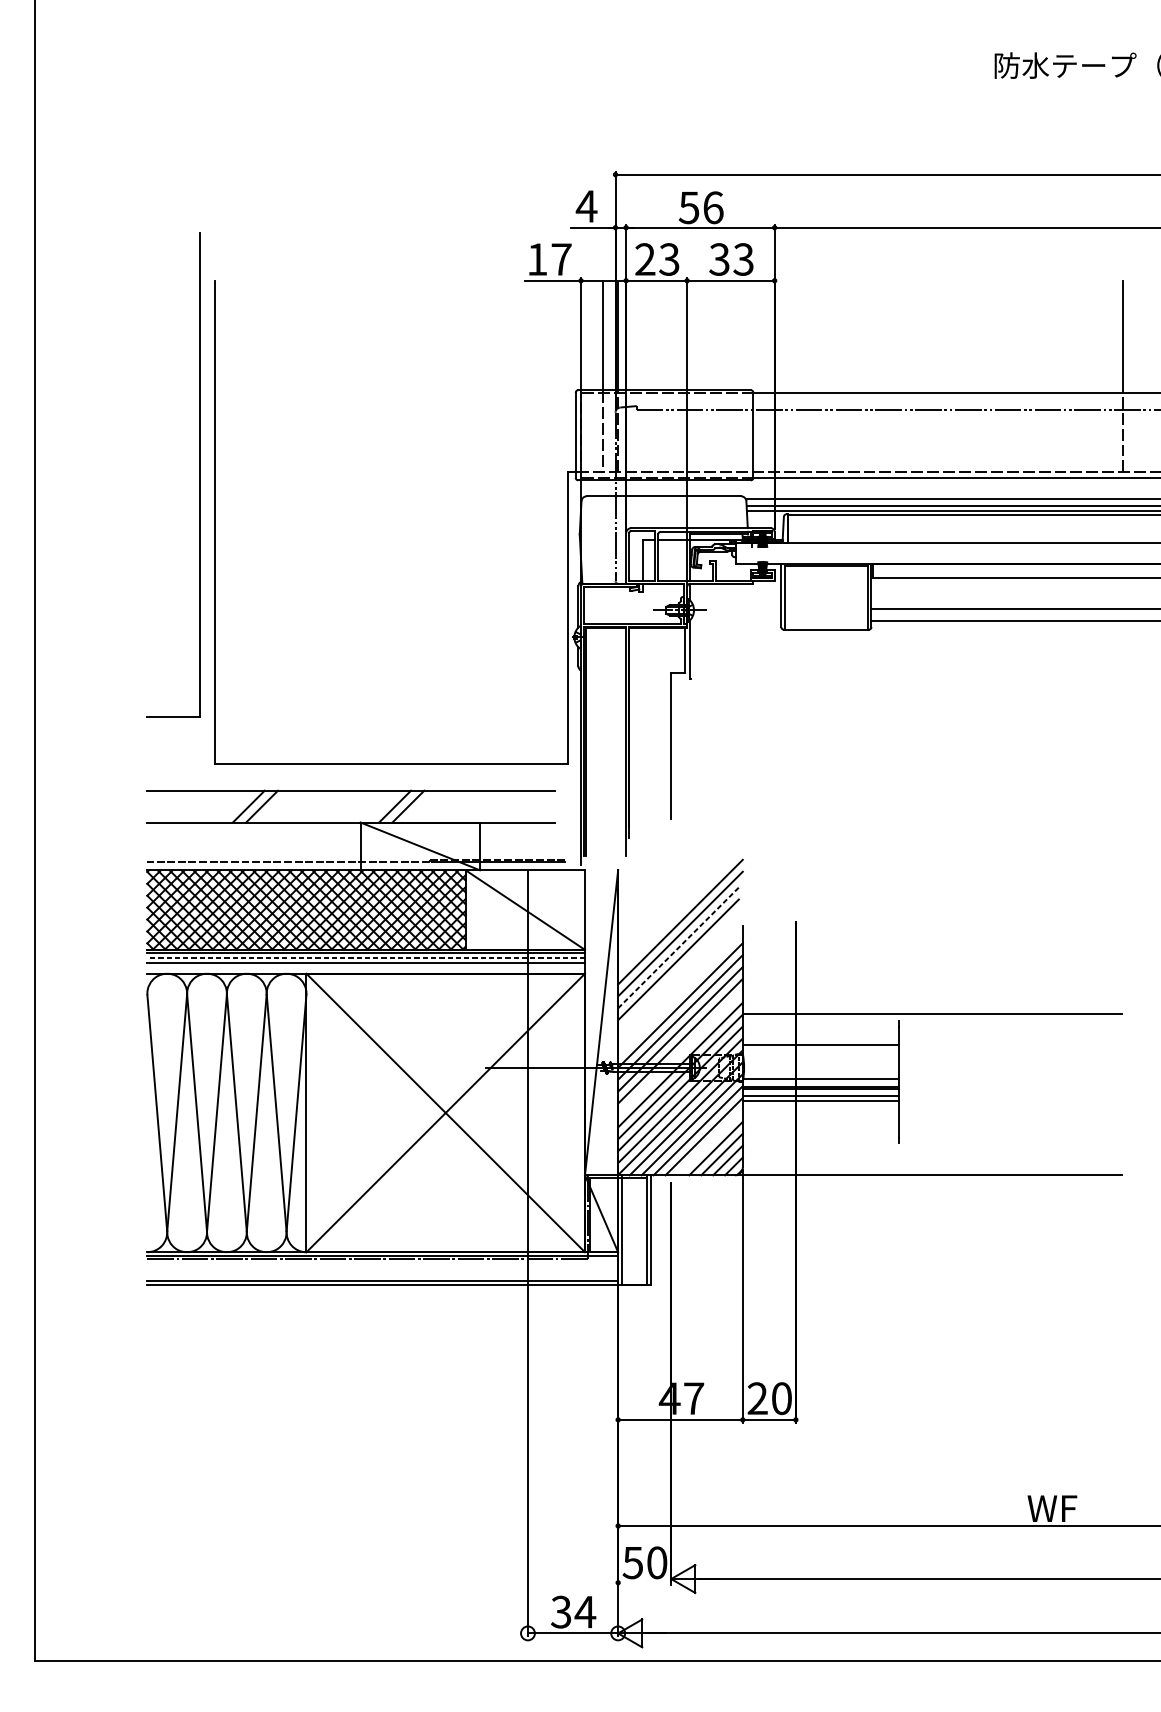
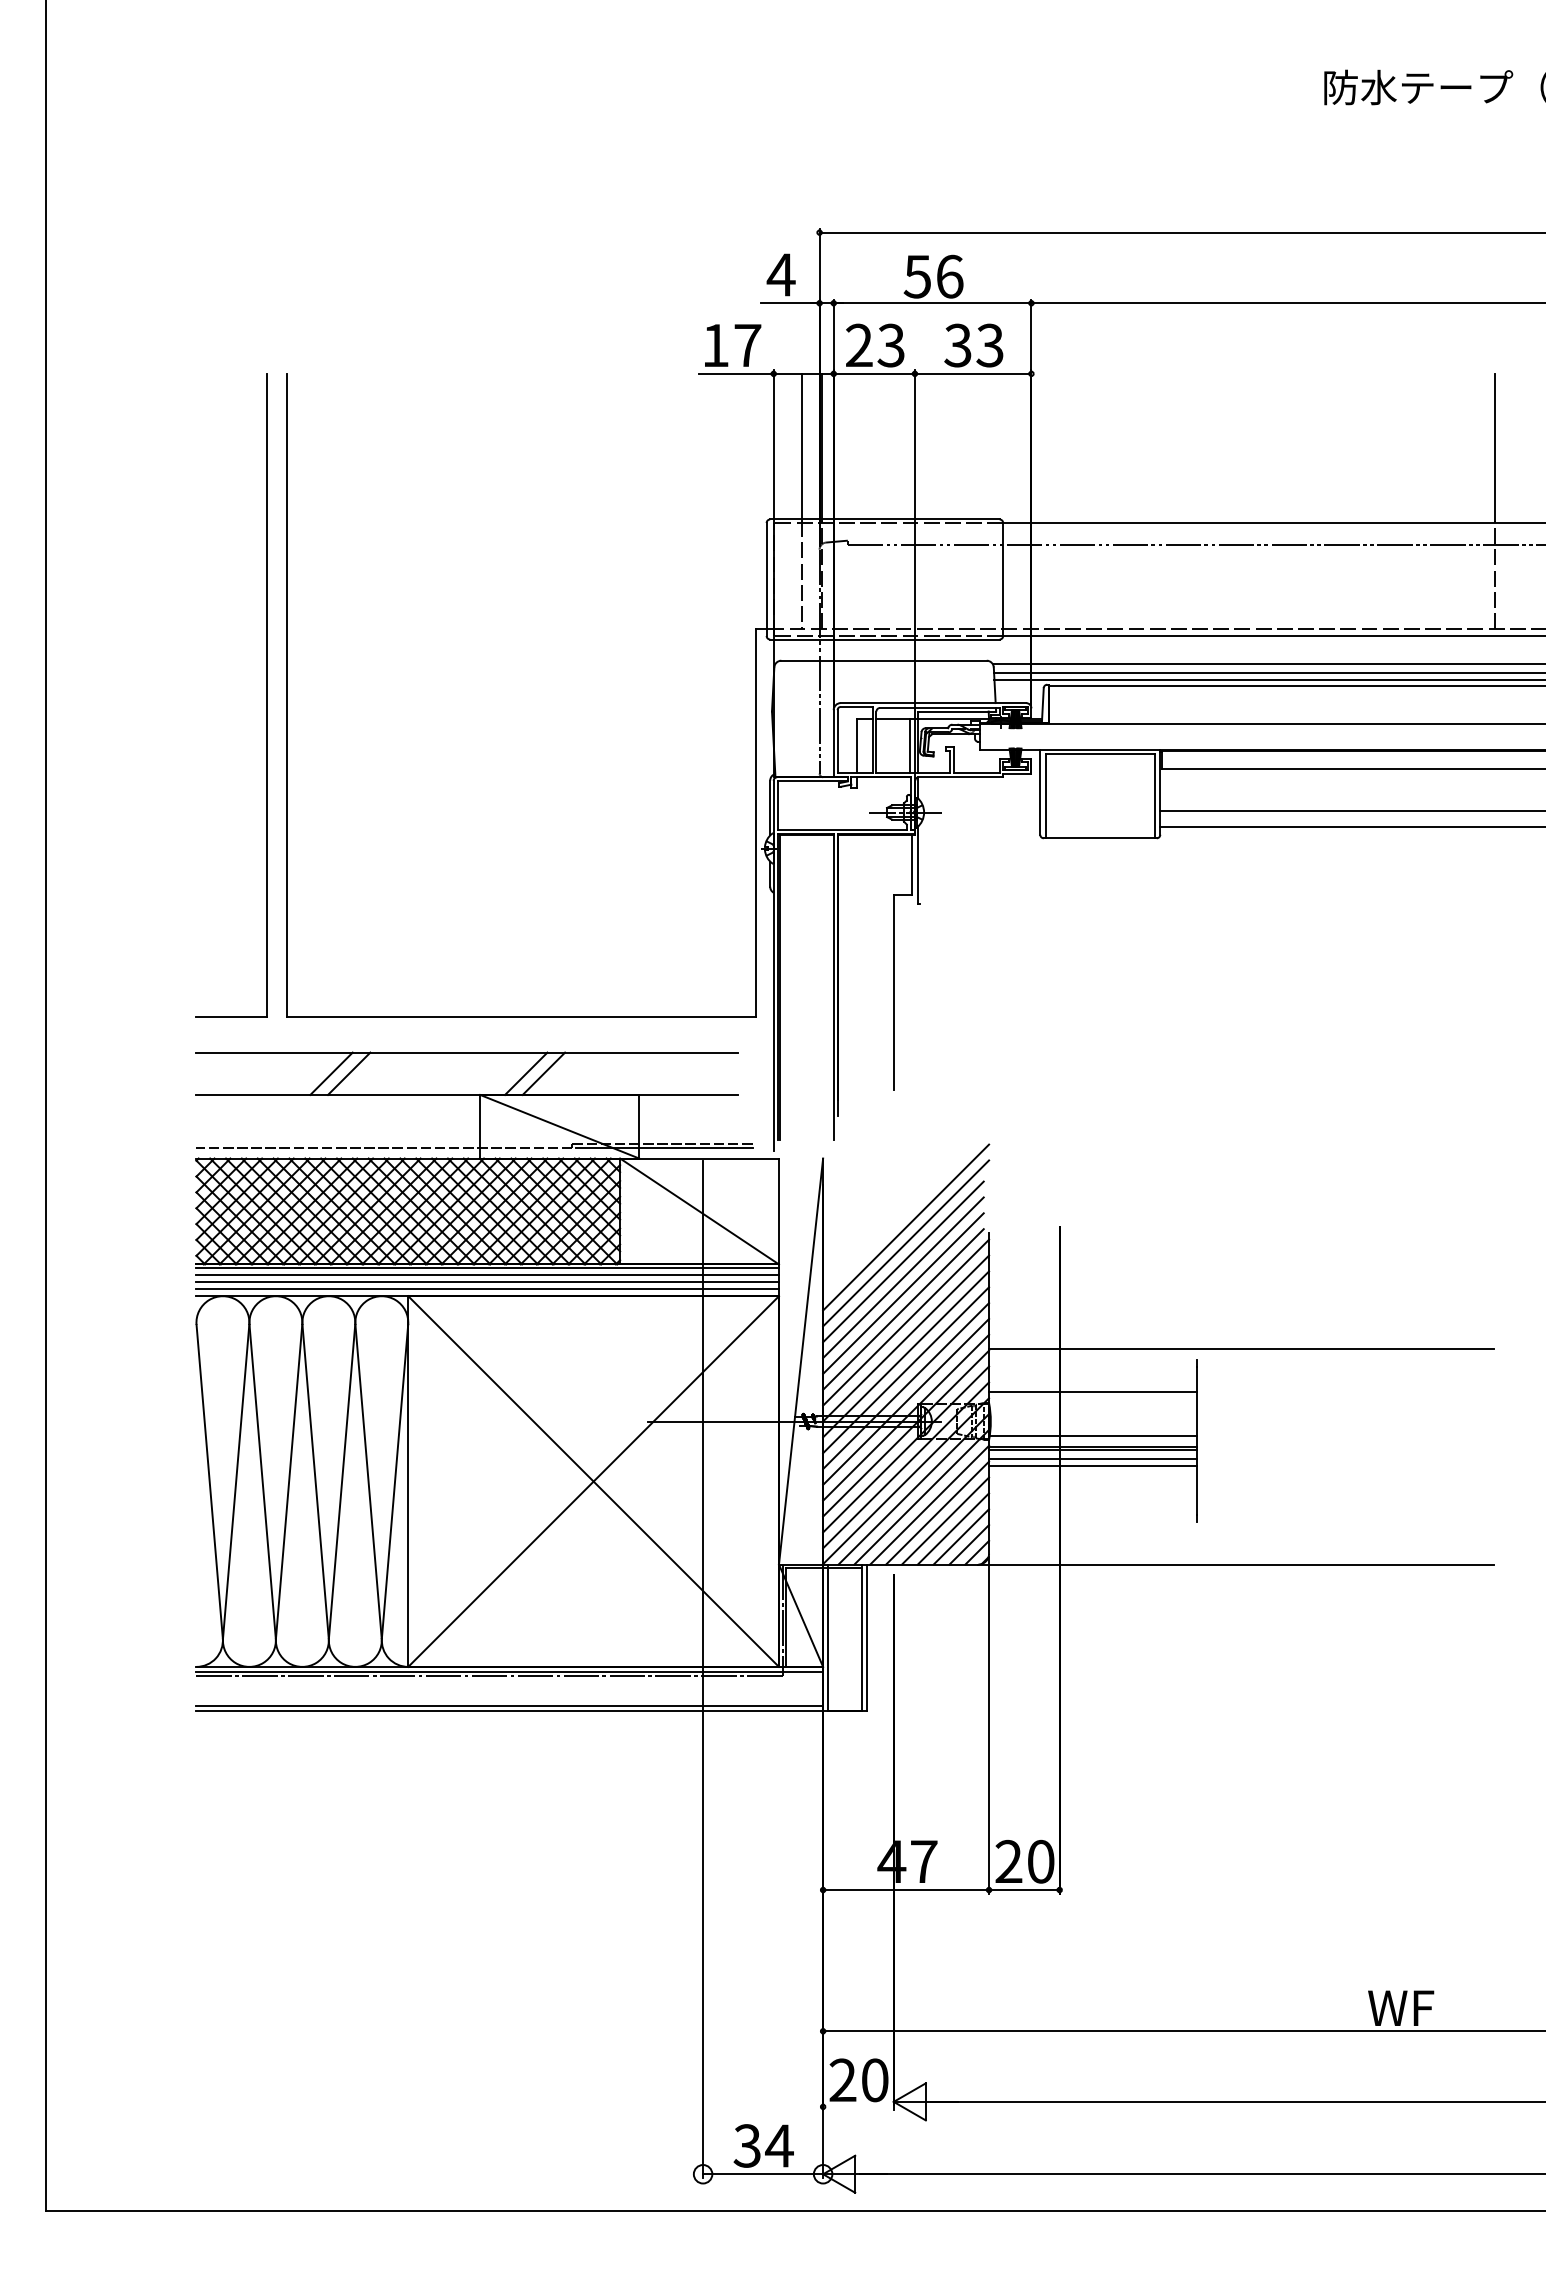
part: (199, 475) -> (266, 695), moved
line: (683, 559) -> (909, 745), added
line: (678, 947) -> (903, 1261), dashed -> solid
line: (366, 958) -> (487, 1275), dashed -> solid
line: (366, 968) -> (487, 1289), added
line: (678, 971) -> (903, 1293), added
line: (678, 983) -> (903, 1309), added
line: (680, 993) -> (906, 1322), added
line: (680, 1052) -> (906, 1401), added
line: (710, 1142) -> (945, 1520), added
text: (632, 1562) -> (842, 2080), 50 -> 20

